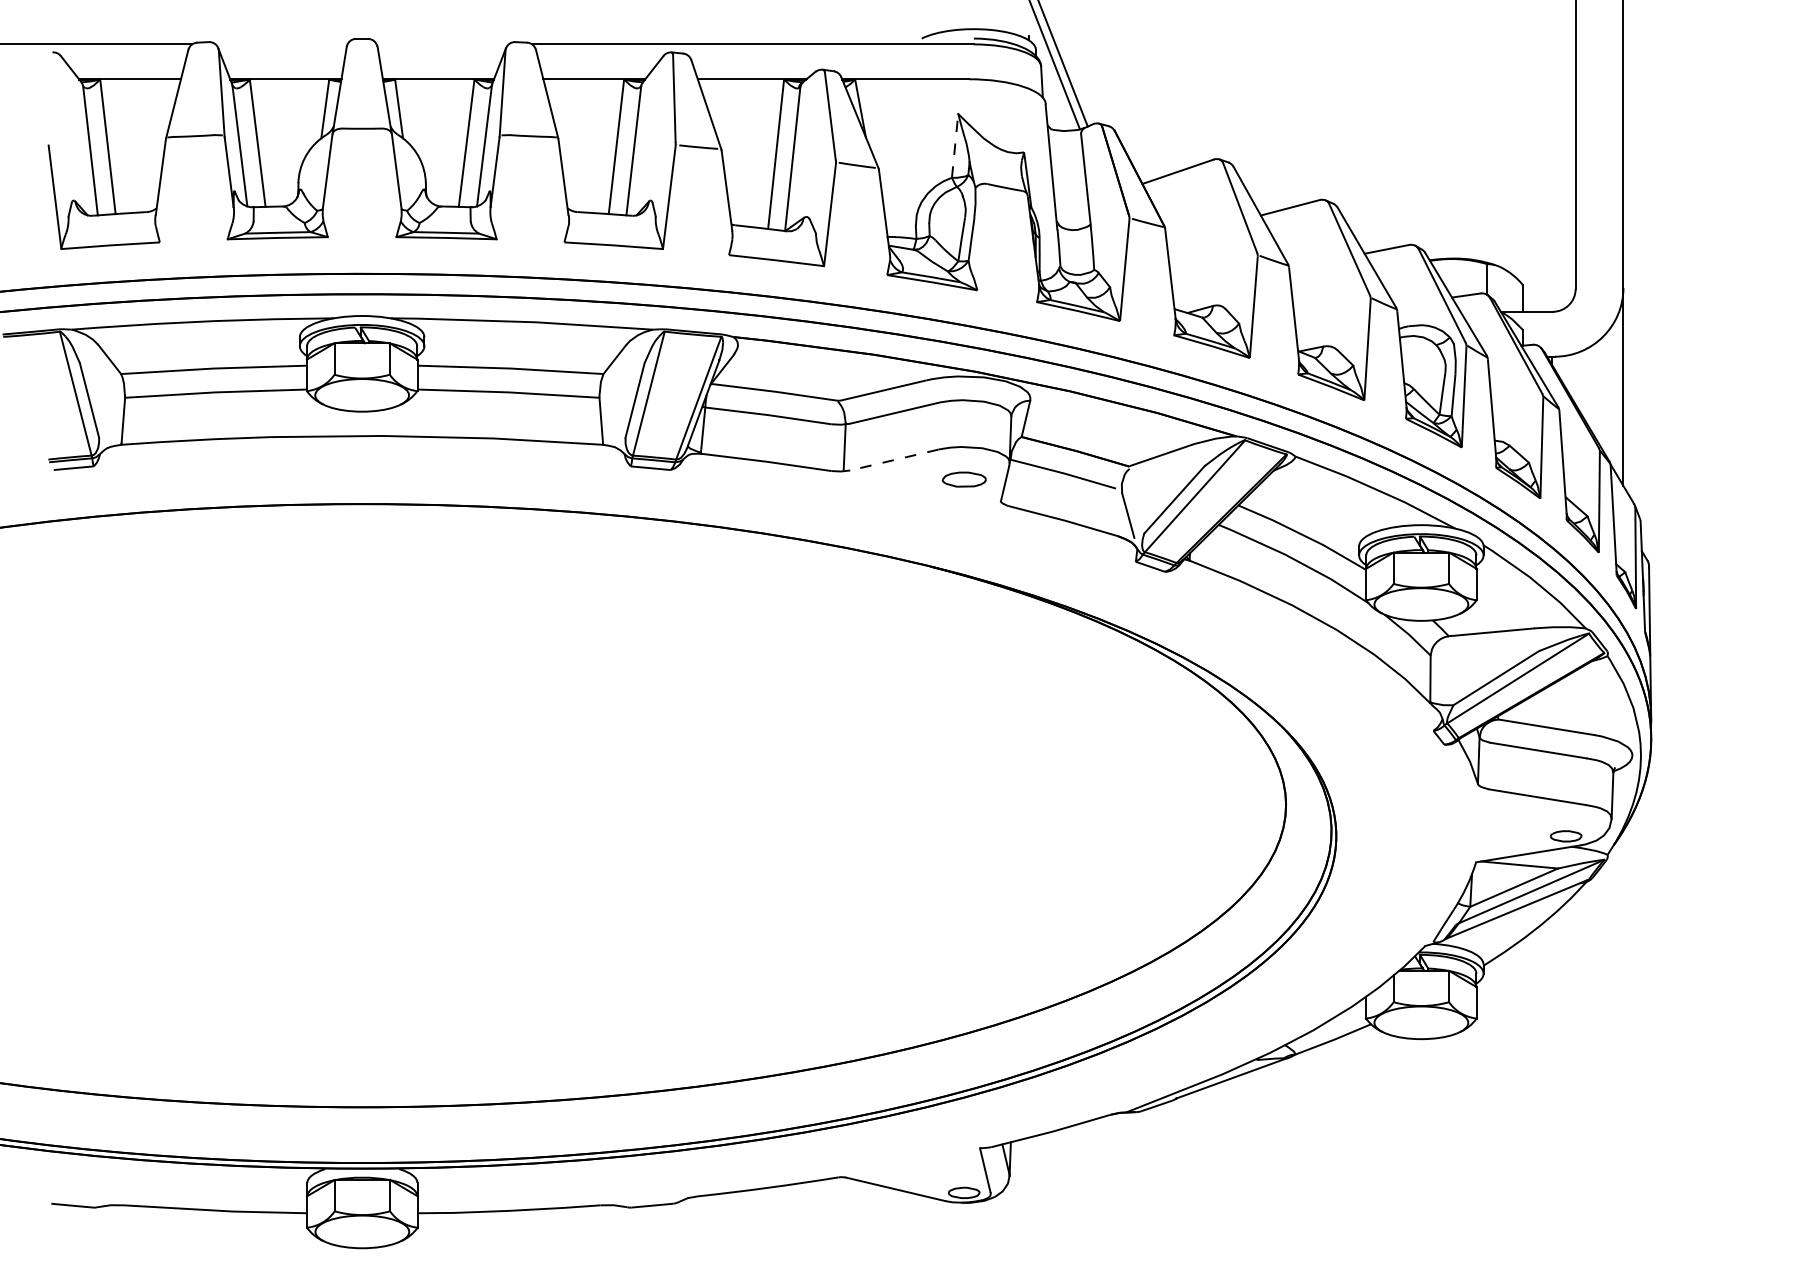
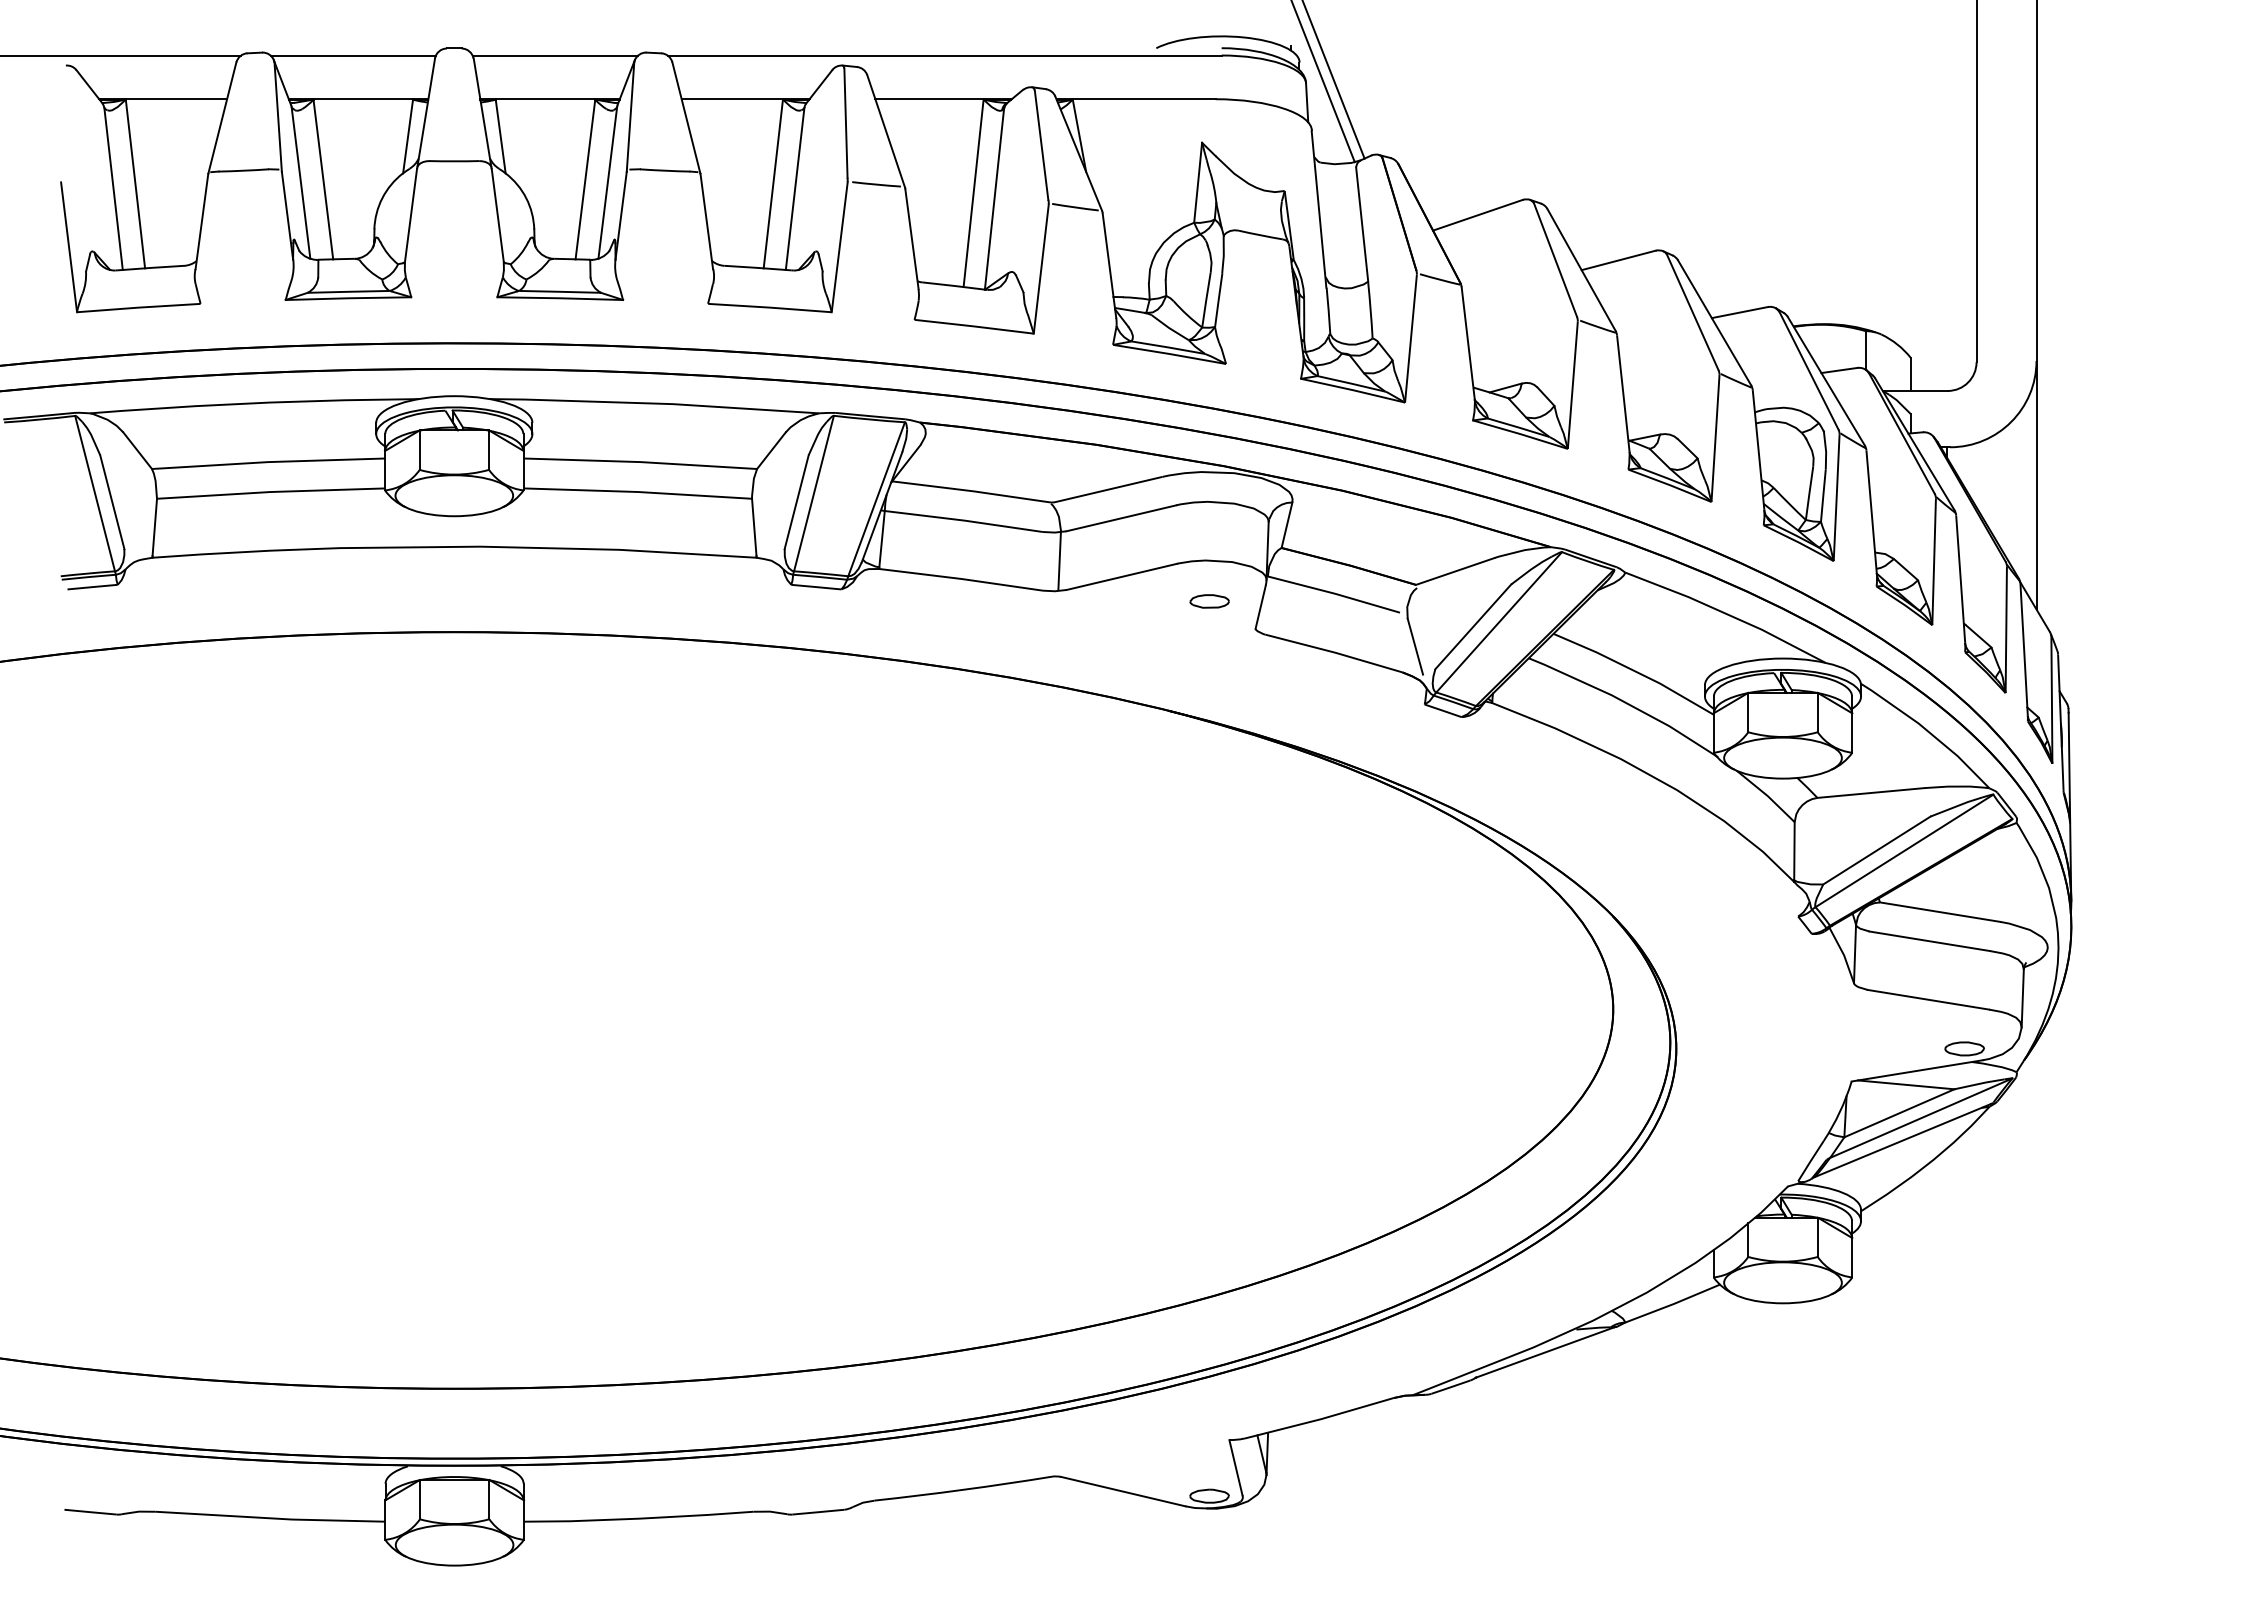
line: (280, 44) -> (352, 55), added
line: (442, 44) -> (555, 55), added
line: (955, 145) -> (1198, 182), dashed -> solid
line: (894, 459) -> (1121, 576), dashed -> solid
part: (964, 479) -> (1209, 601), size x0.71

